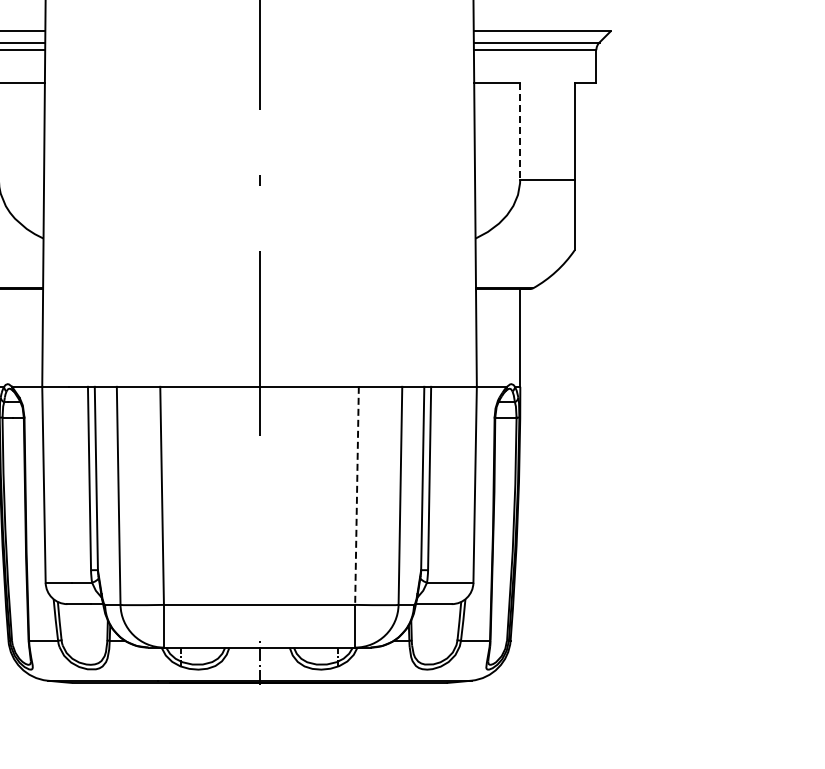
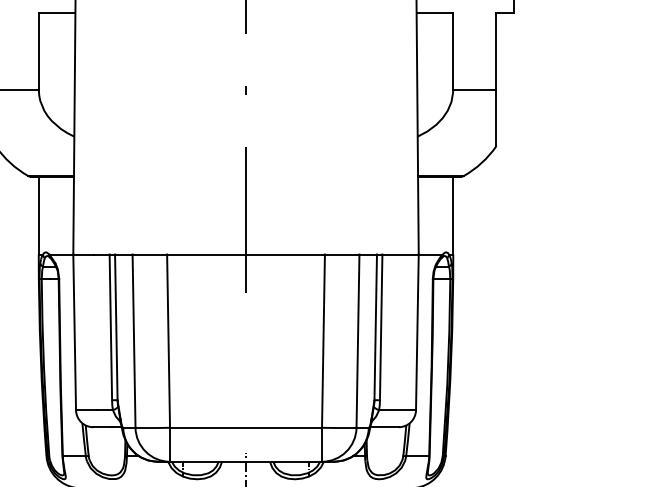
line: (520, 131) -> (453, 51), dashed -> solid
line: (356, 496) -> (323, 341), dashed -> solid

